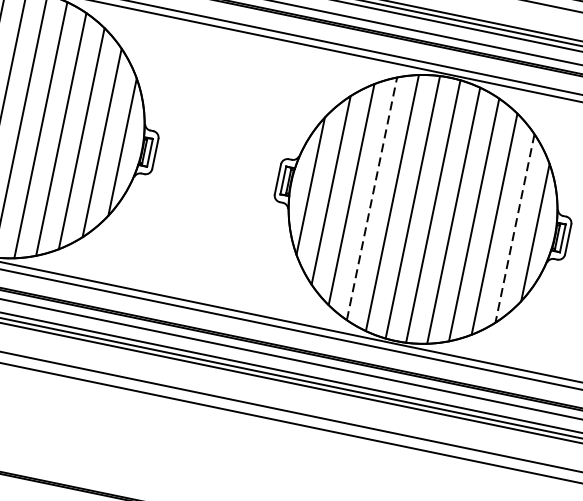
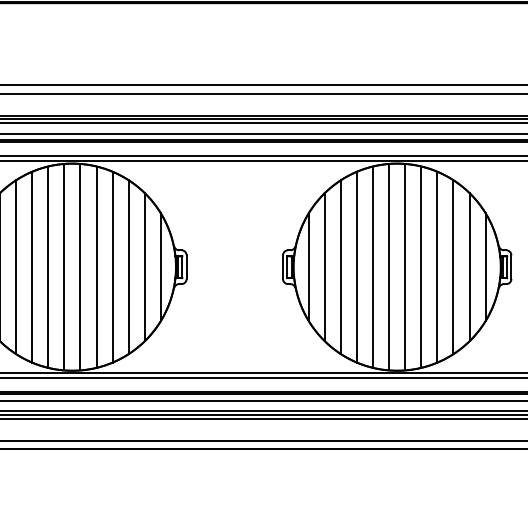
line: (372, 198) -> (357, 266), dashed -> solid
line: (514, 228) -> (469, 267), dashed -> solid

